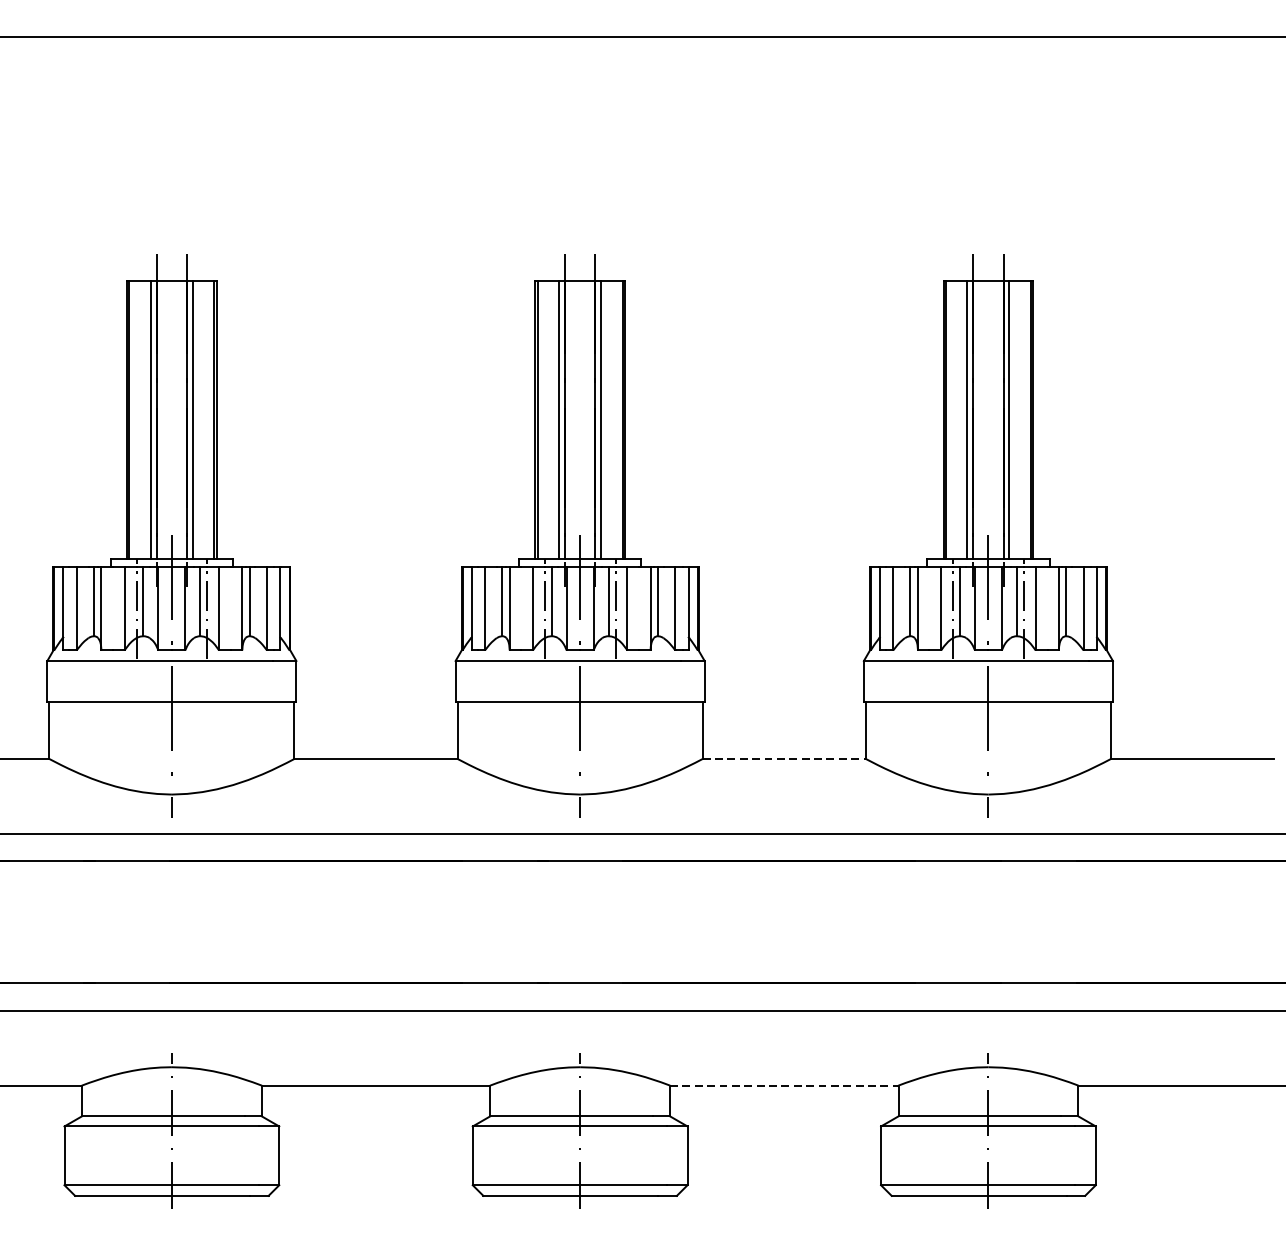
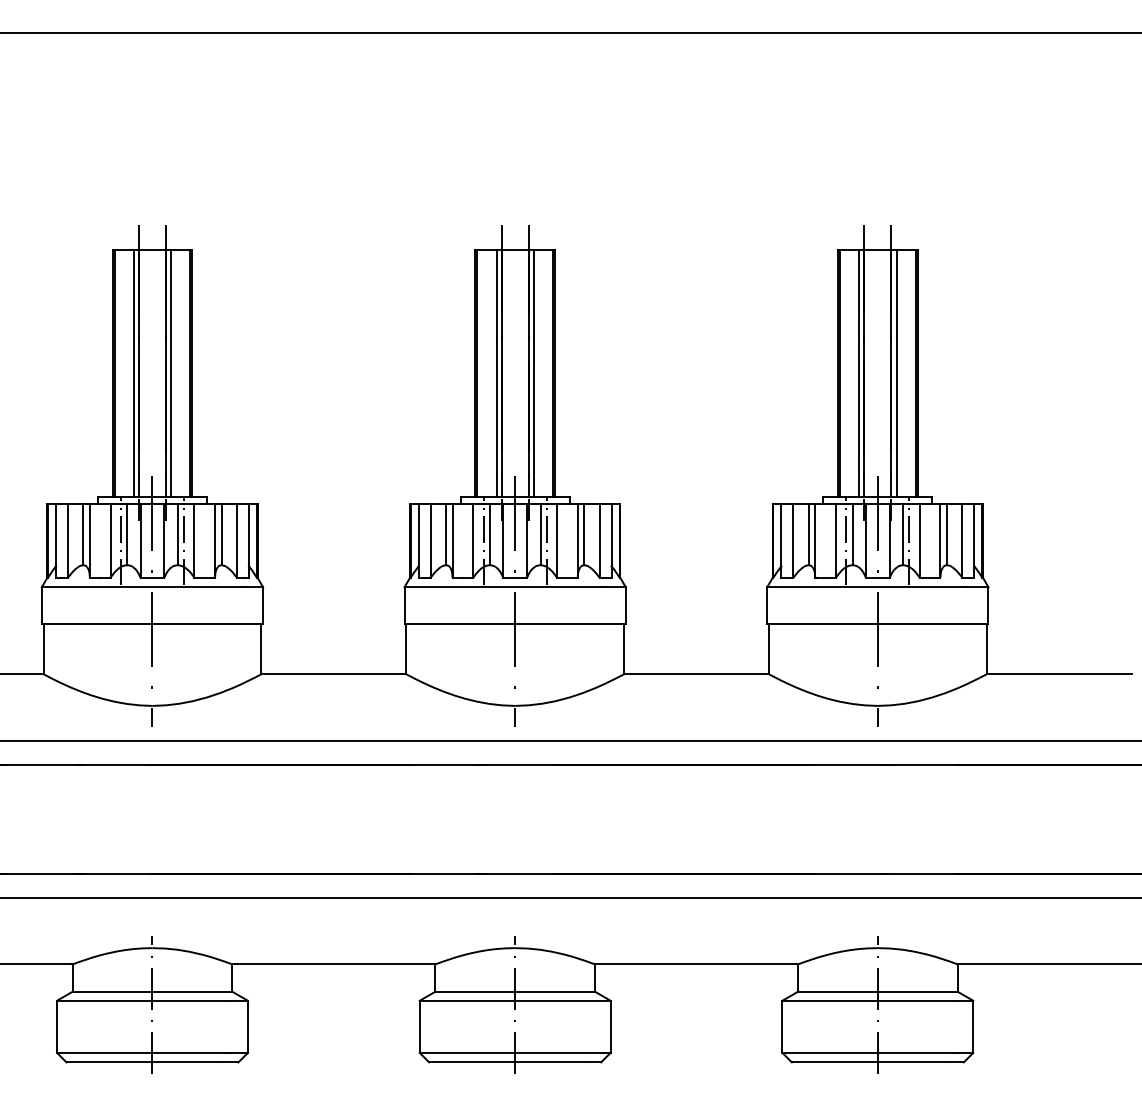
line: (784, 759) -> (696, 674), dashed -> solid
line: (784, 1085) -> (696, 964), dashed -> solid

